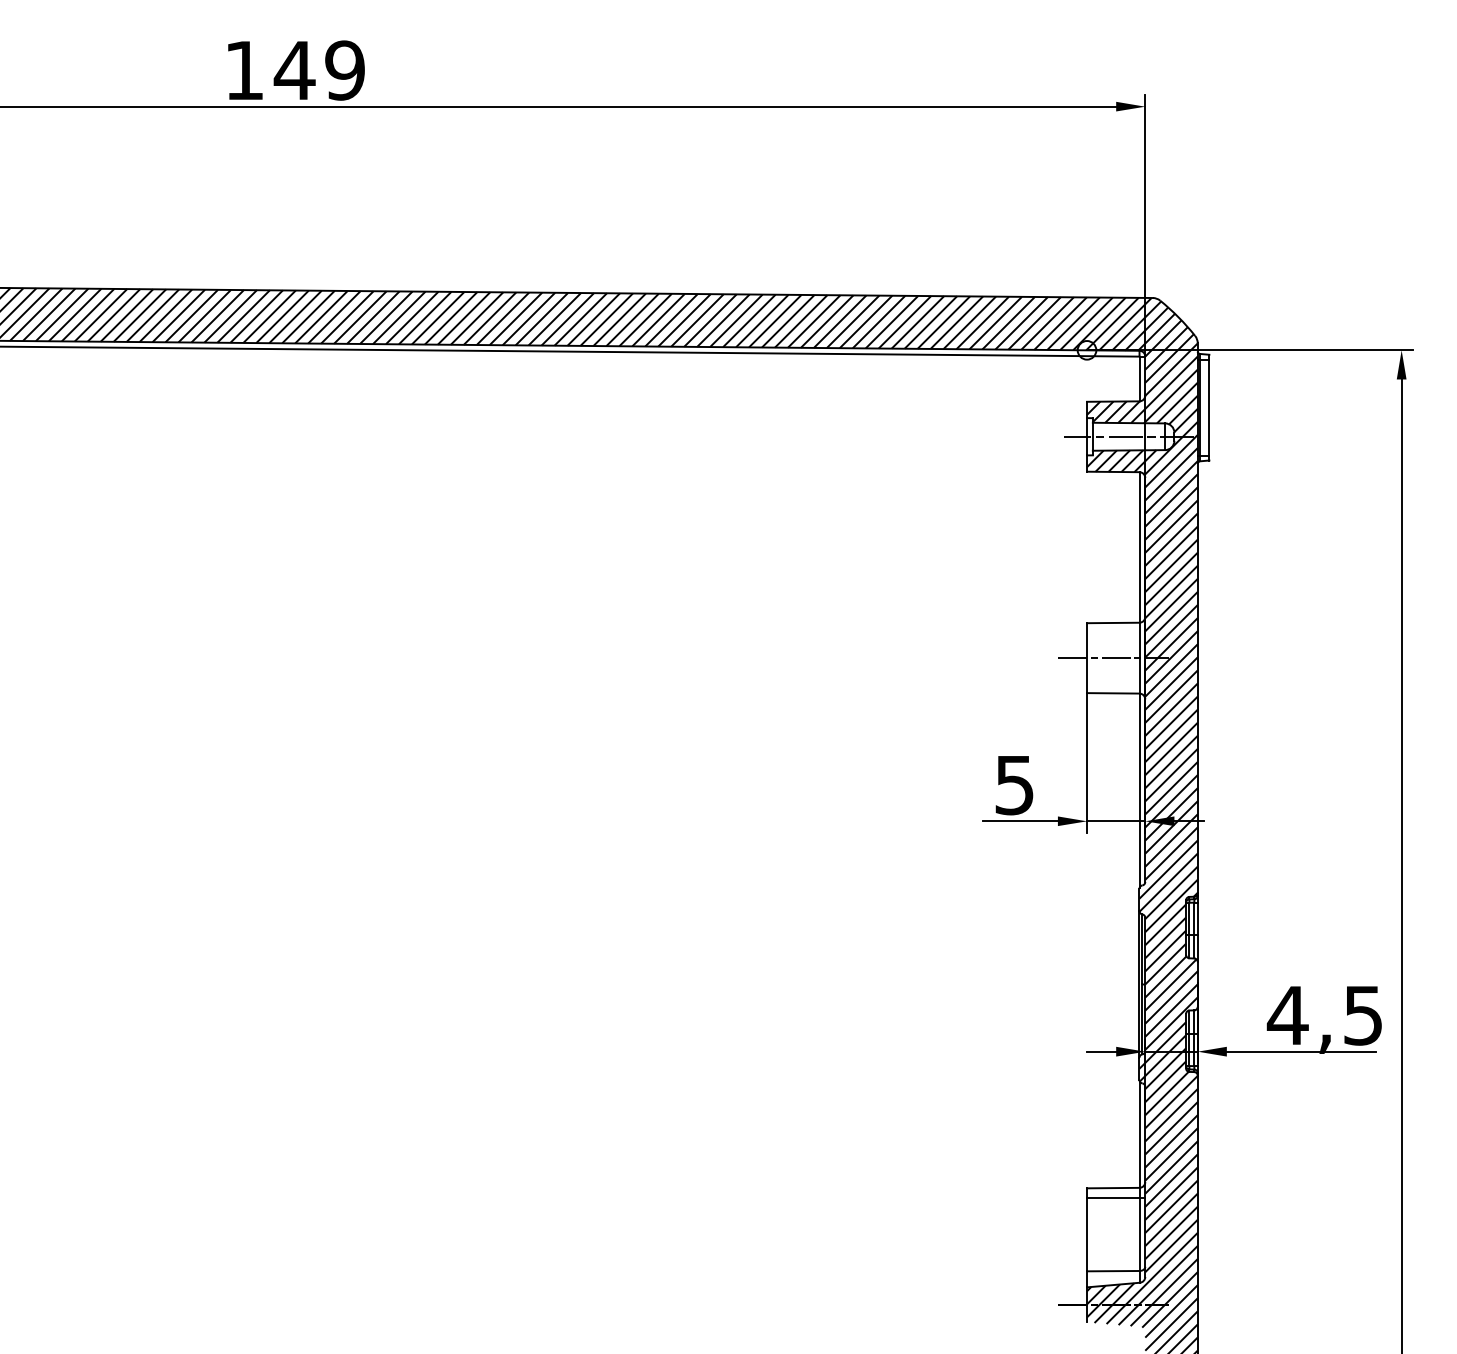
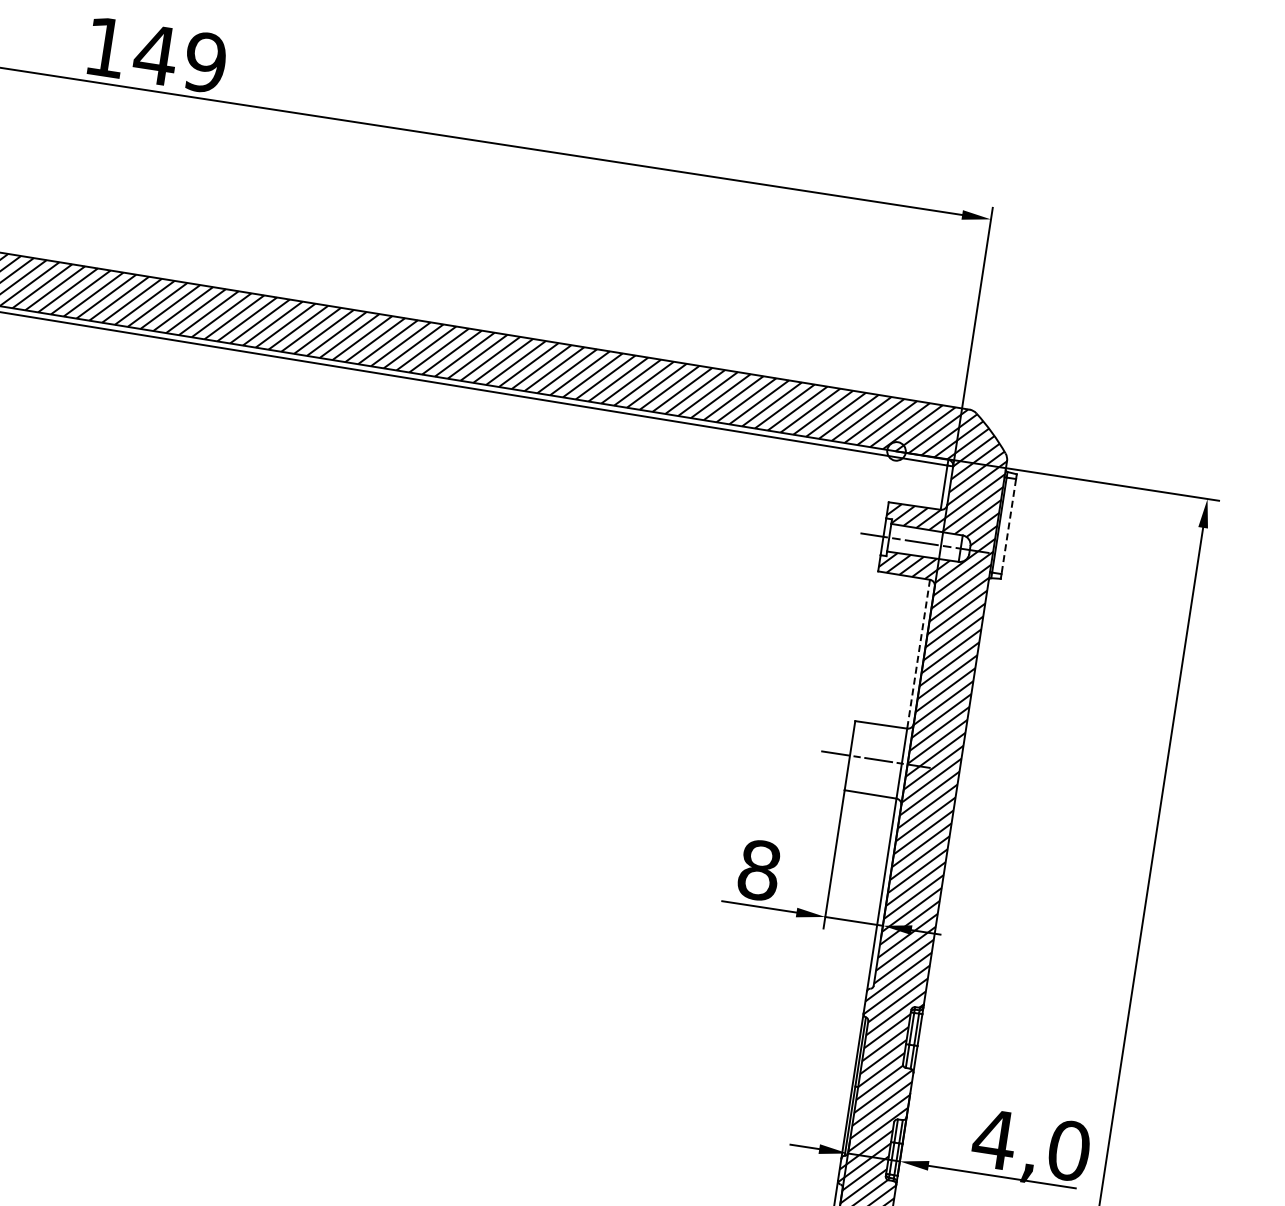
line: (1209, 408) -> (1008, 527), solid -> dashed
line: (1139, 547) -> (918, 654), solid -> dashed
text: (1014, 785) -> (759, 870), 5 -> 8
text: (1363, 1015) -> (1069, 1150), 4,5 -> 4,0

